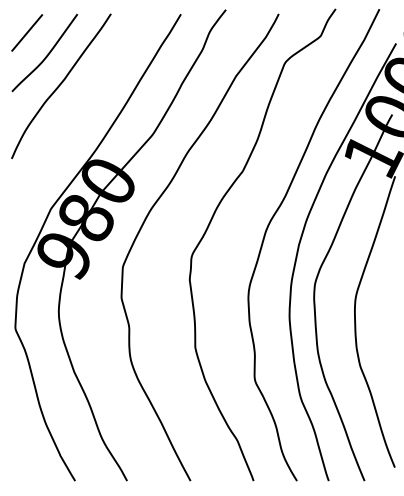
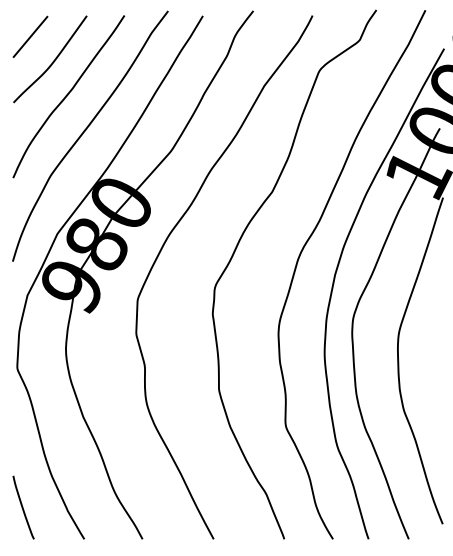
curve: (77, 116) -> (86, 130), added
curve: (20, 452) -> (23, 507), added

